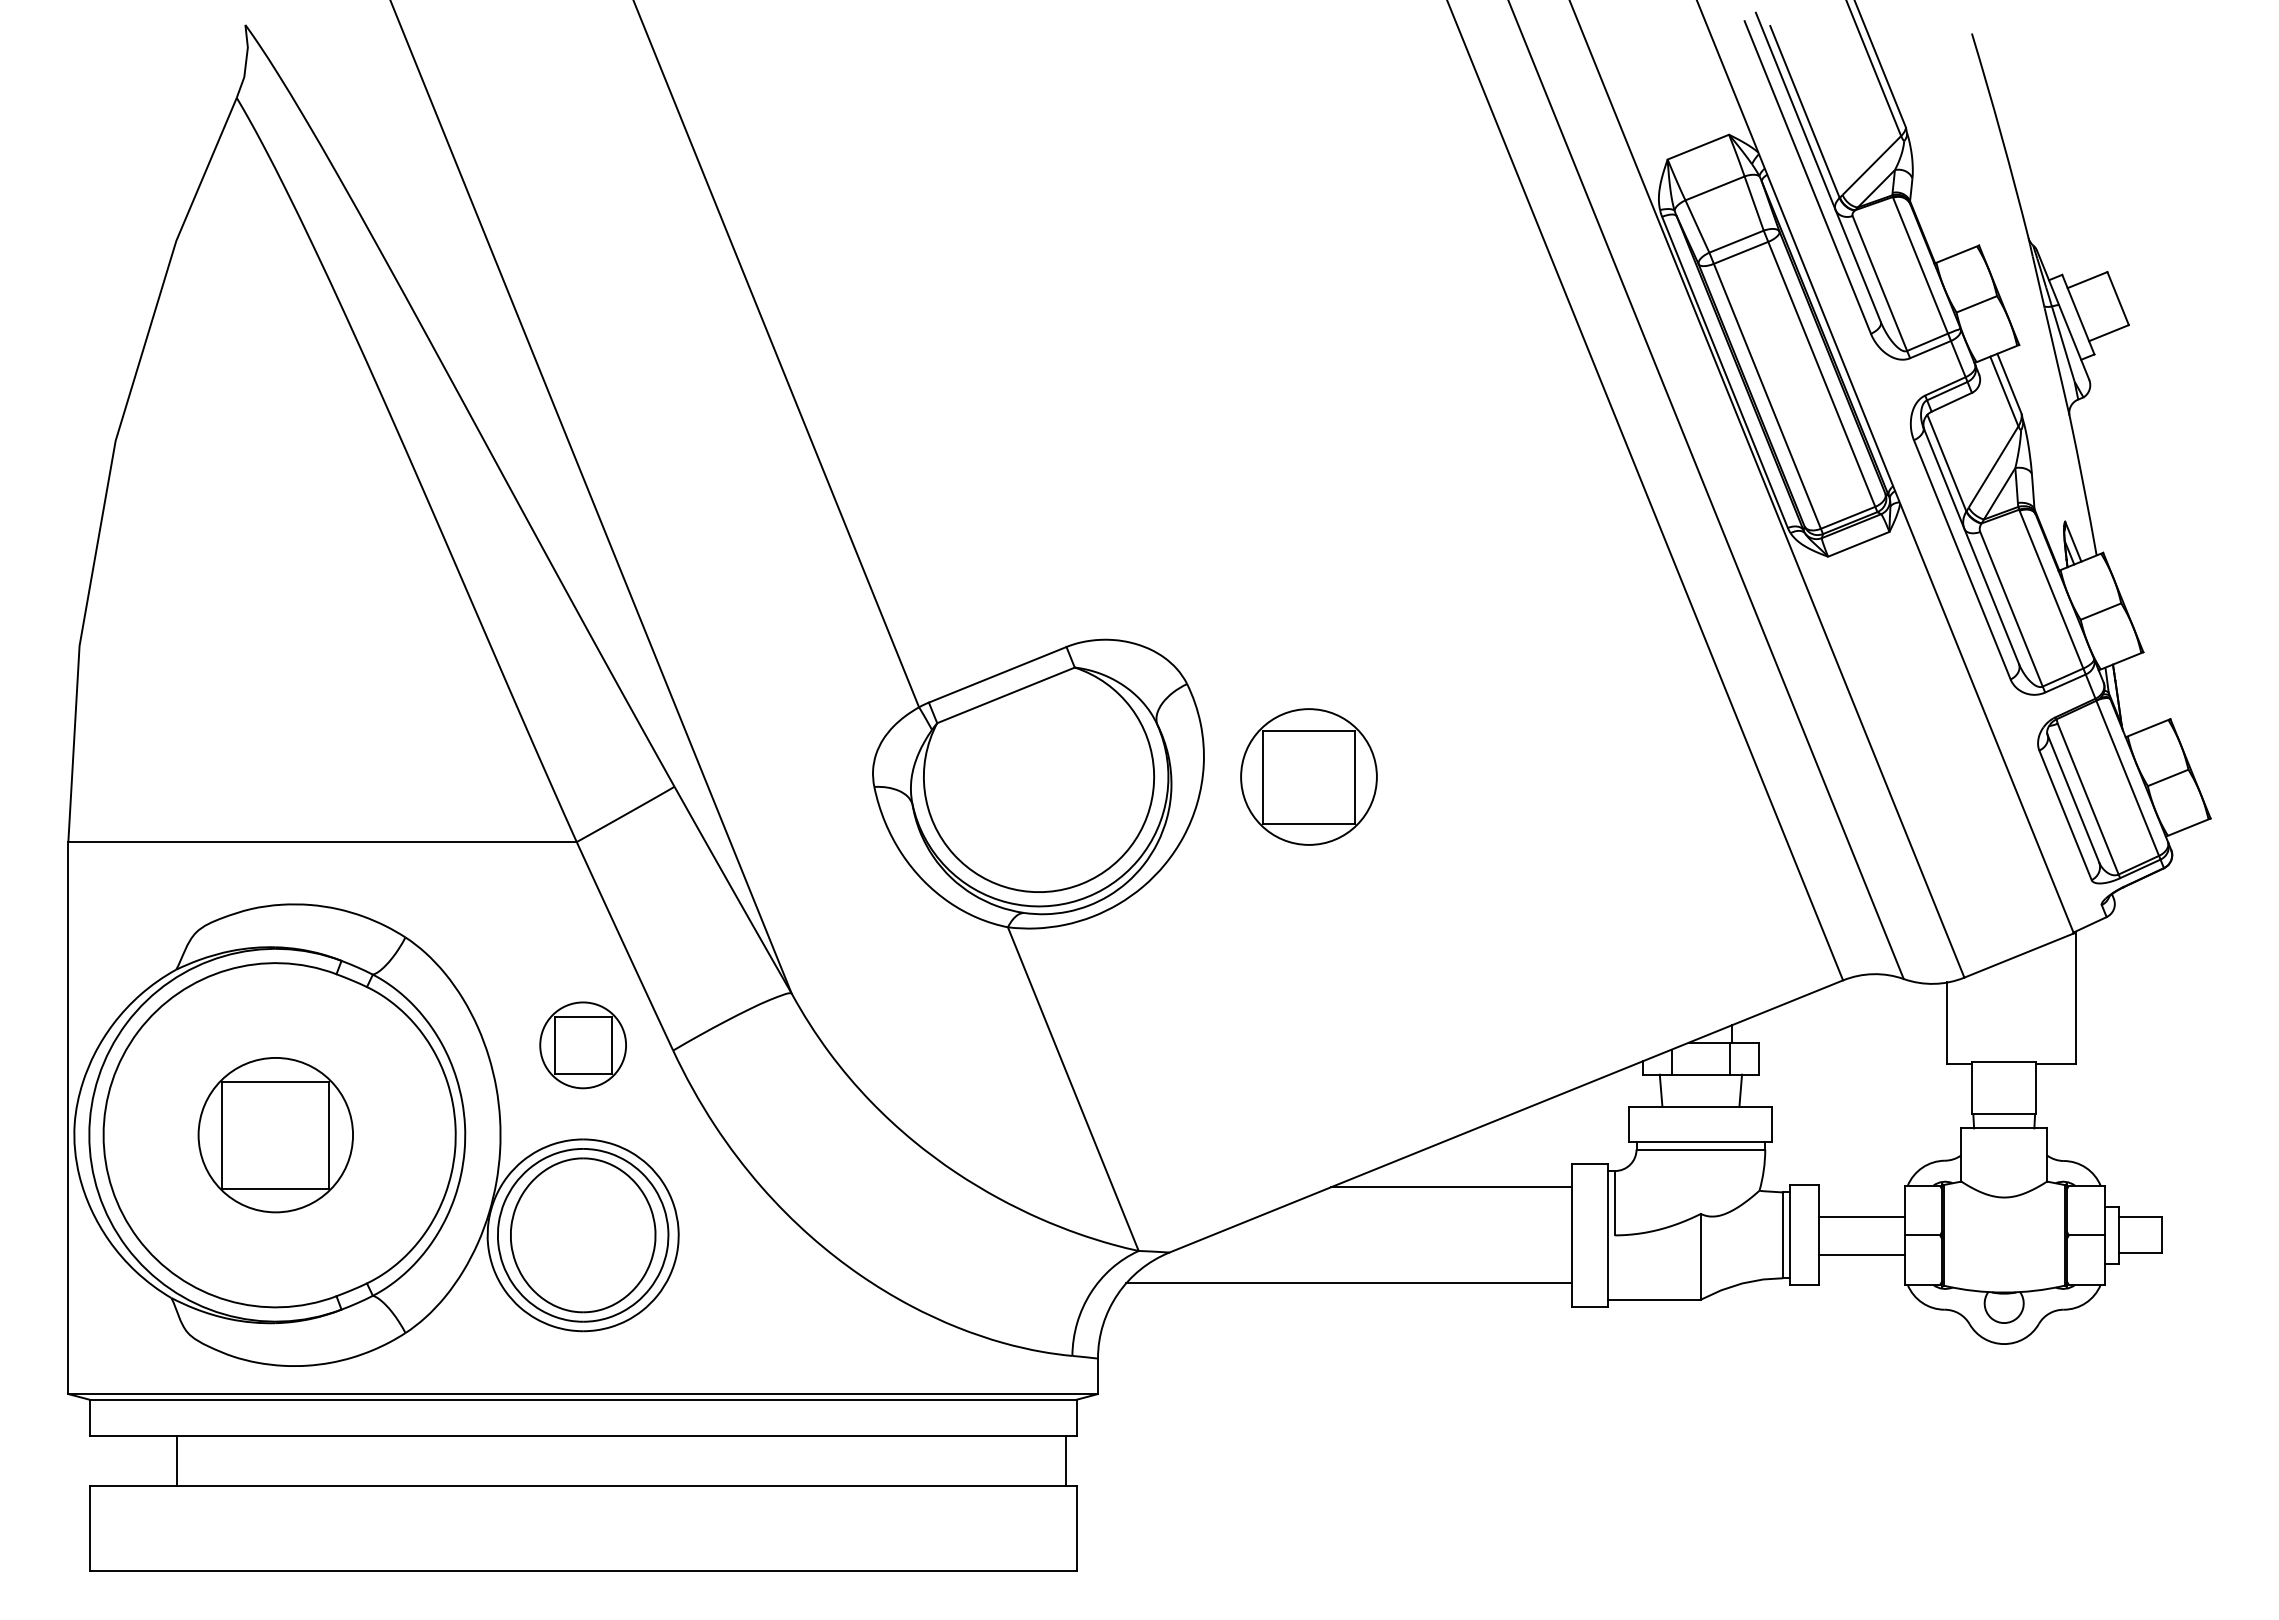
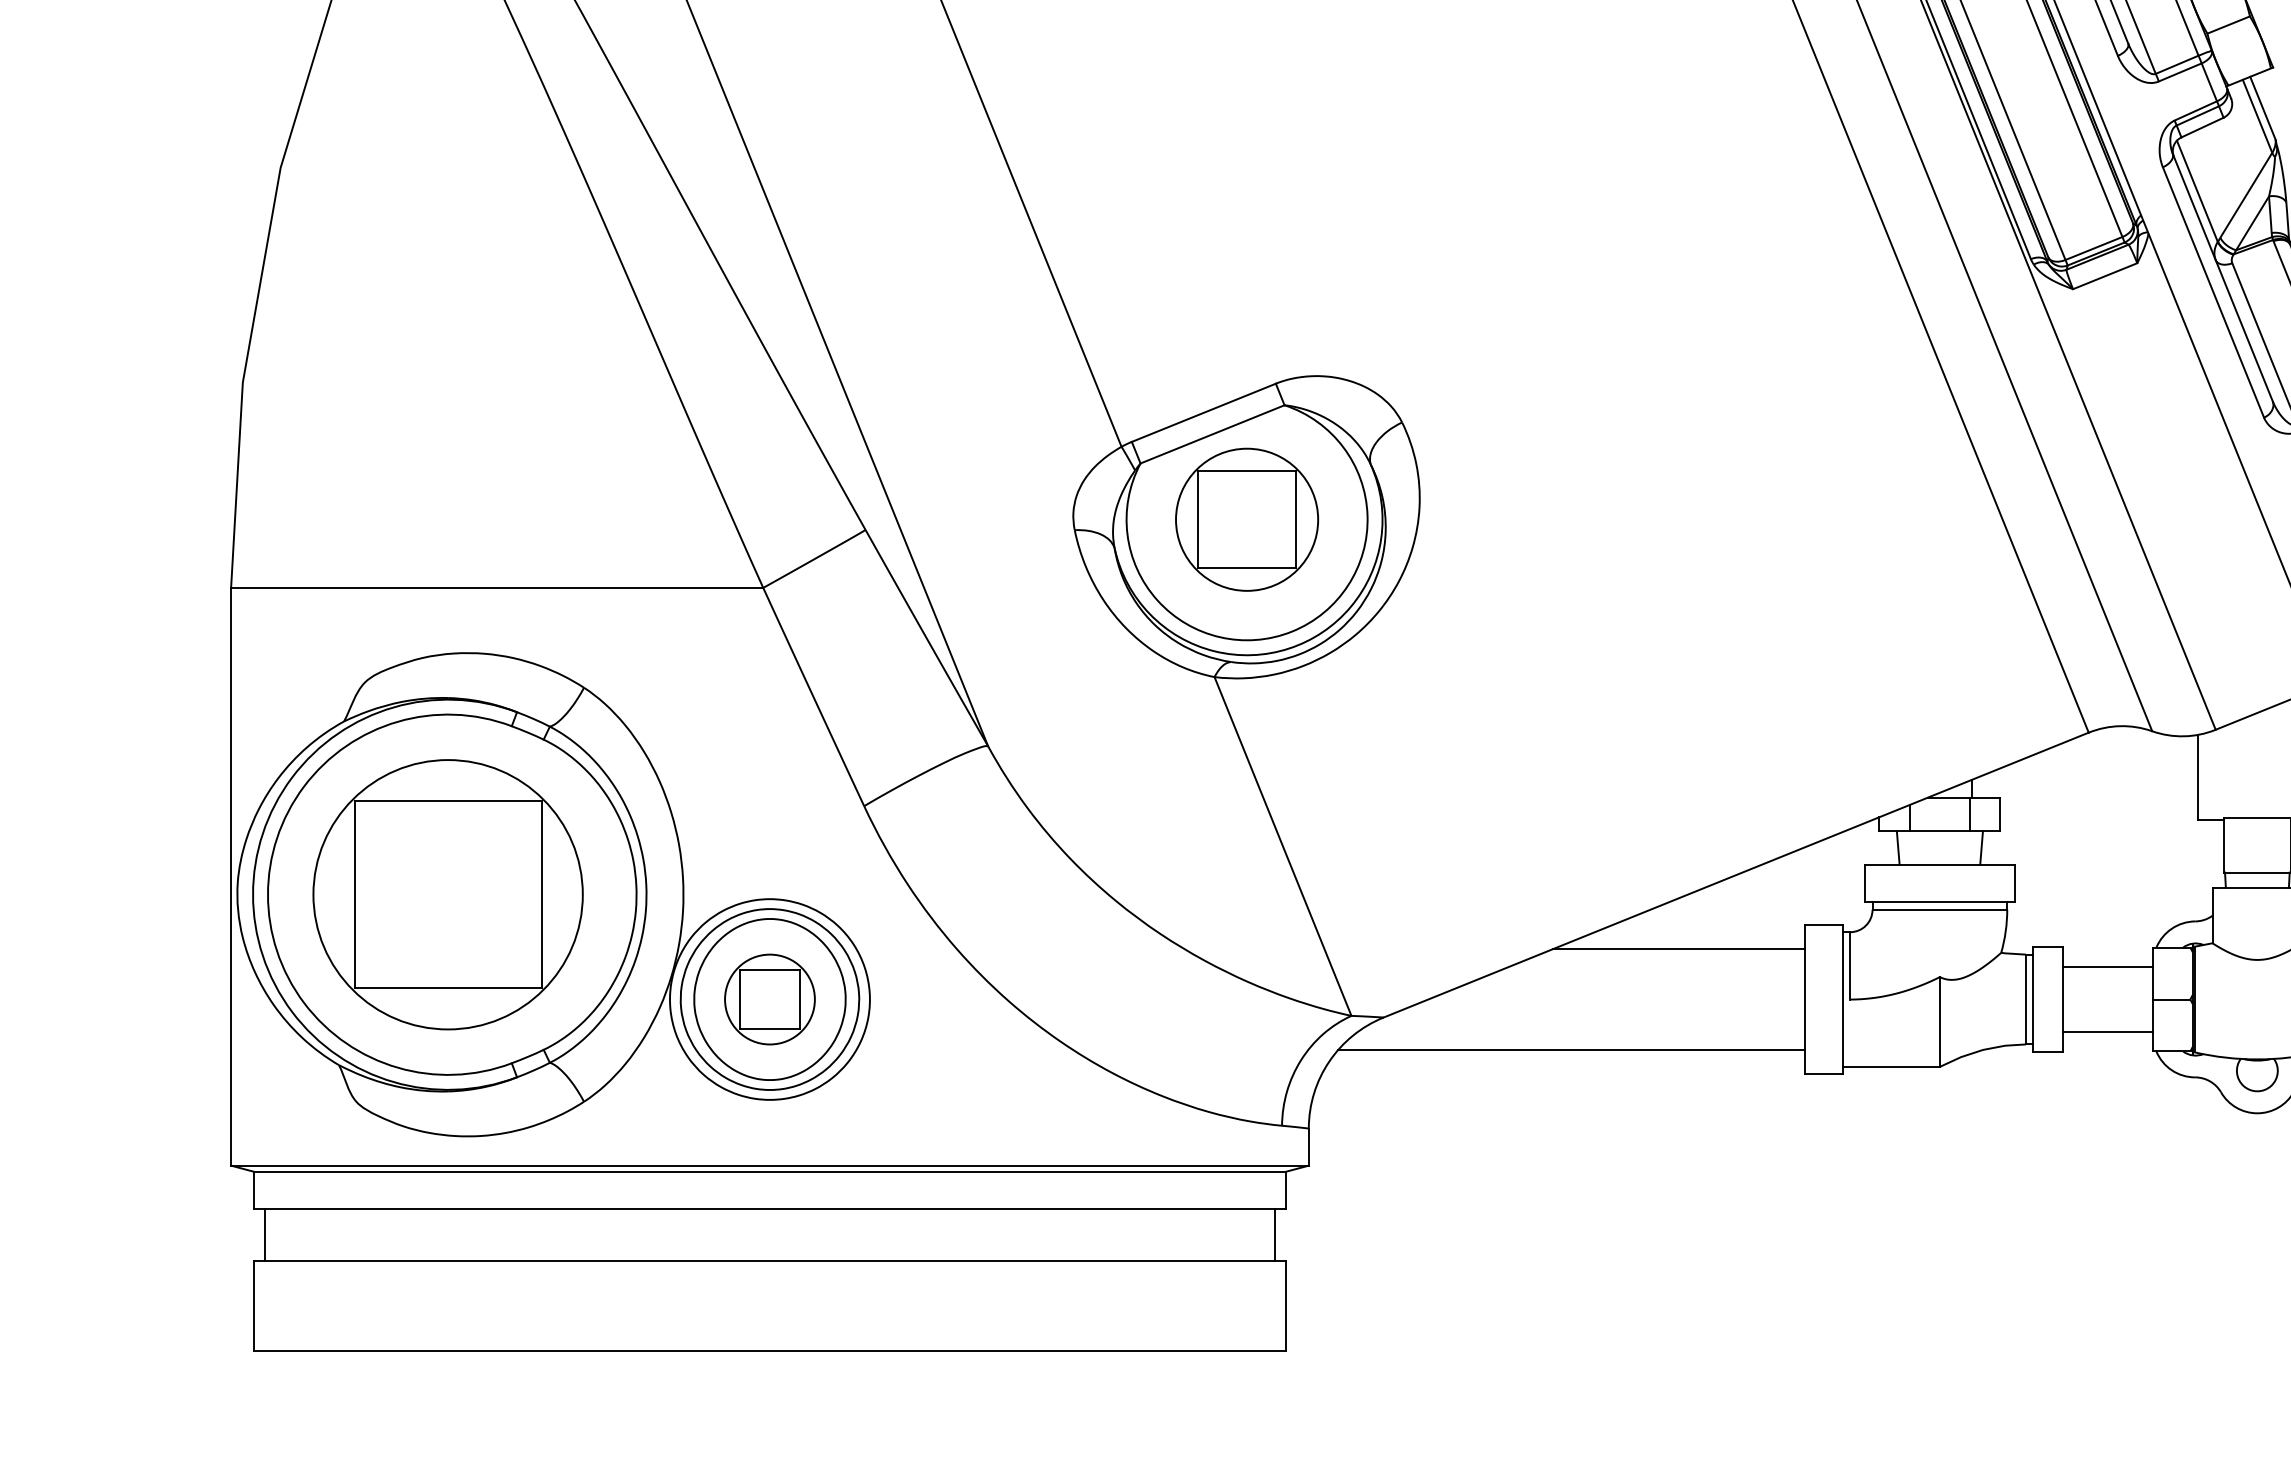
part: (1308, 776) -> (1246, 519), moved
part: (582, 1045) -> (769, 999), moved
part: (275, 1134) -> (447, 893), size x1.67
line: (1861, 1217) -> (2107, 1032), moved
line: (1861, 1255) -> (2107, 967), moved
line: (177, 1460) -> (264, 1235), moved

